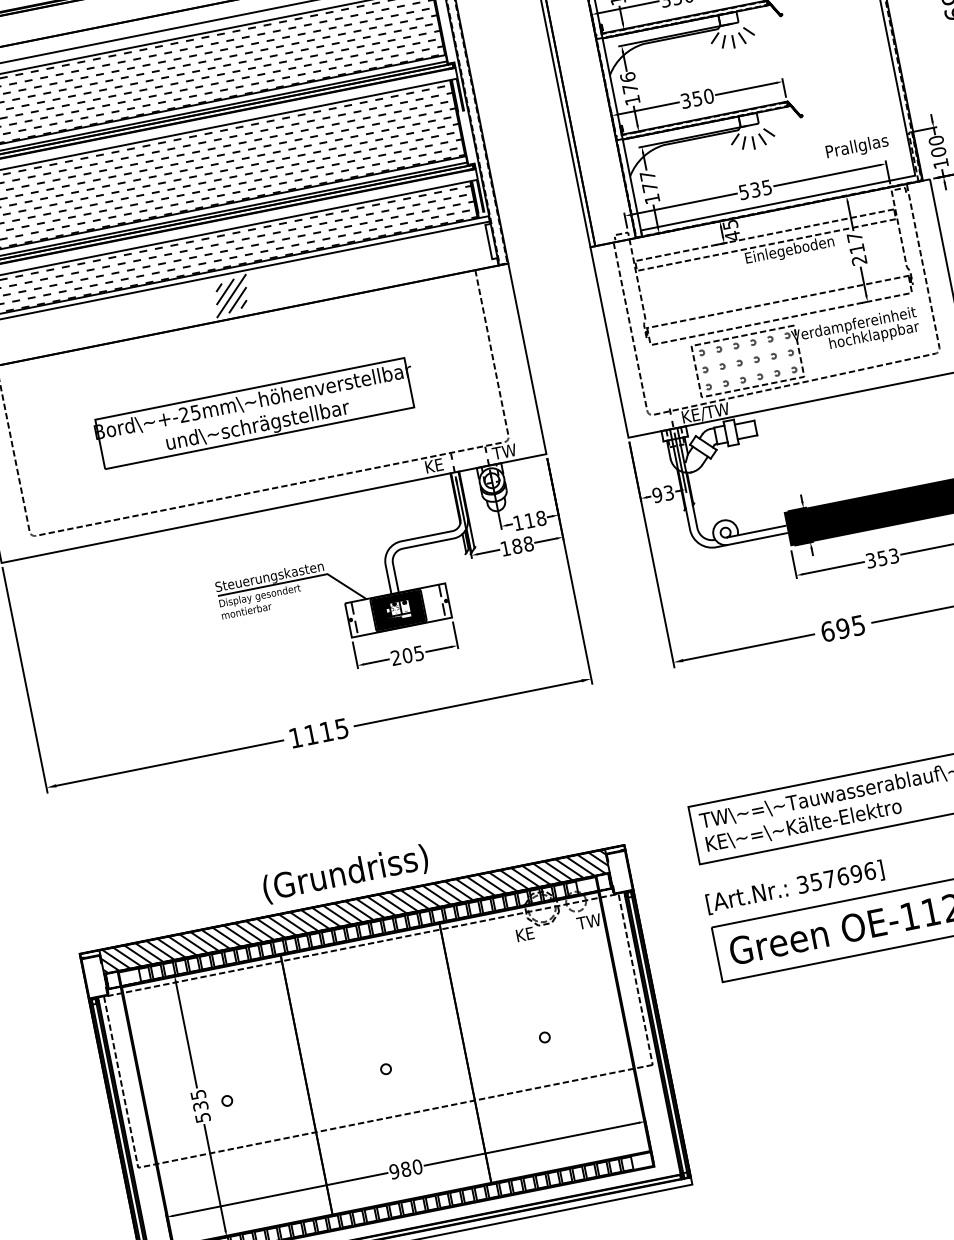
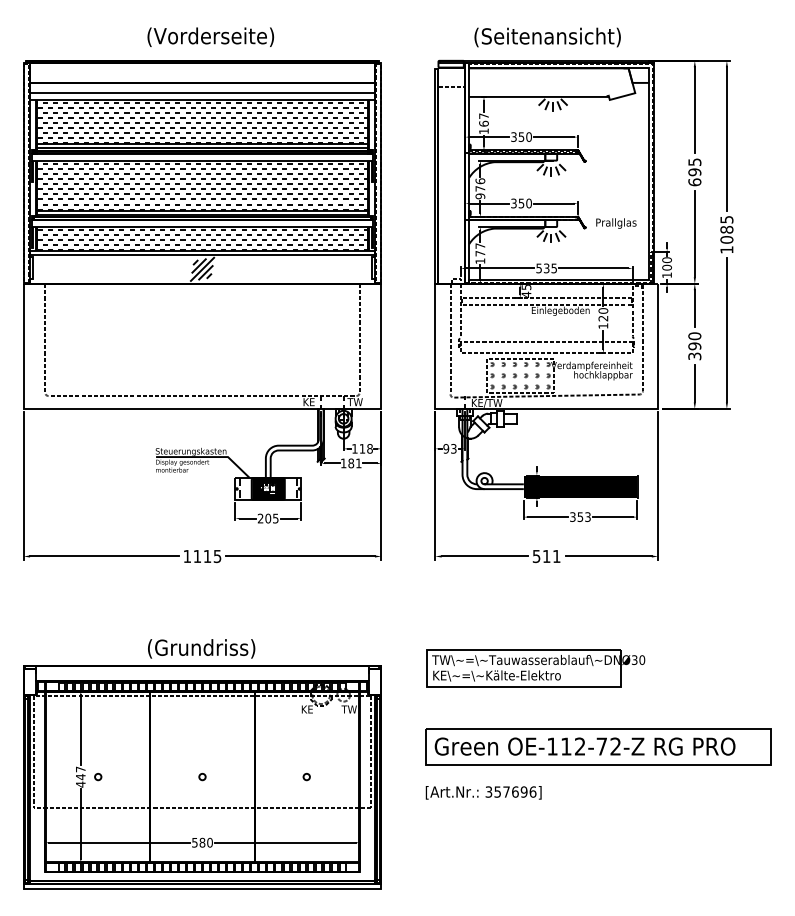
text: (632, 100) -> (480, 196), 176 -> 976
text: (857, 147) -> (616, 223), moved
text: (857, 248) -> (603, 318), 217 -> 120
part: (255, 413) -> (202, 346), removed
text: (528, 544) -> (358, 463), 188 -> 181
text: (842, 628) -> (546, 556), 695 -> 511
text: (794, 886) -> (483, 792), moved
hatch: (354, 911) -> (202, 673), removed
text: (200, 1105) -> (80, 776), 535 -> 447
text: (393, 1171) -> (194, 842), 980 -> 580

